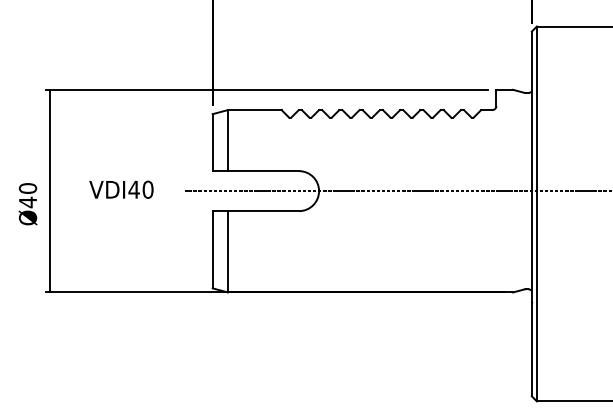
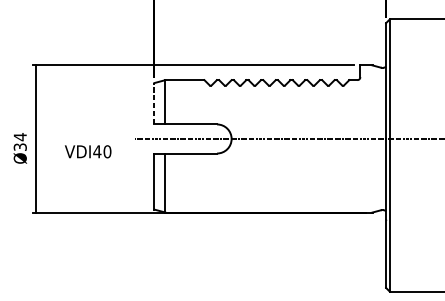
line: (212, 142) -> (154, 103), solid -> dashed
text: (121, 189) -> (88, 151), moved
text: (27, 195) -> (19, 142), Ø40 -> Ø34

